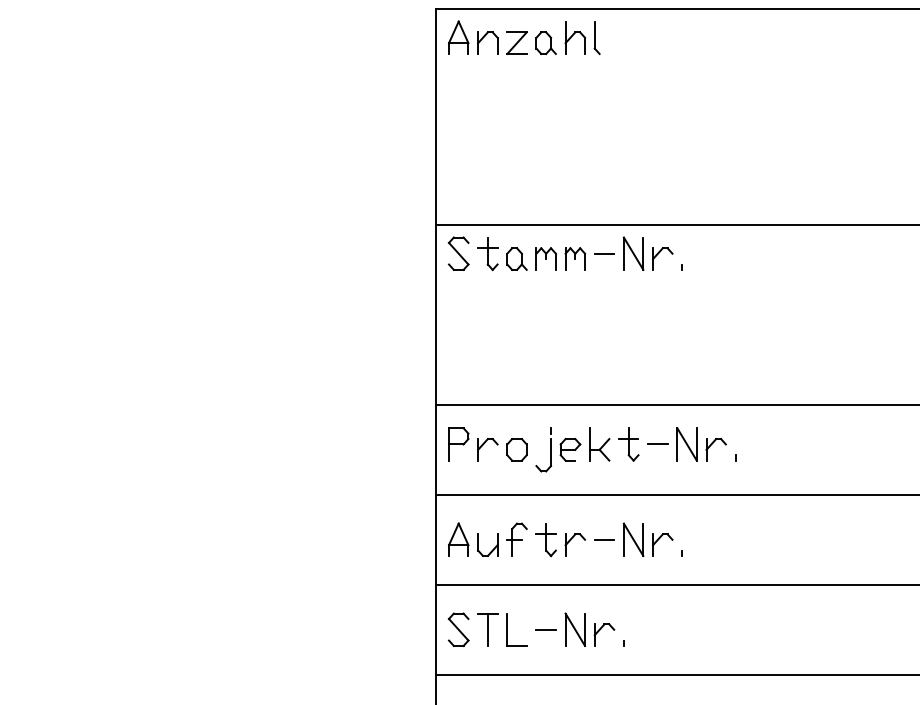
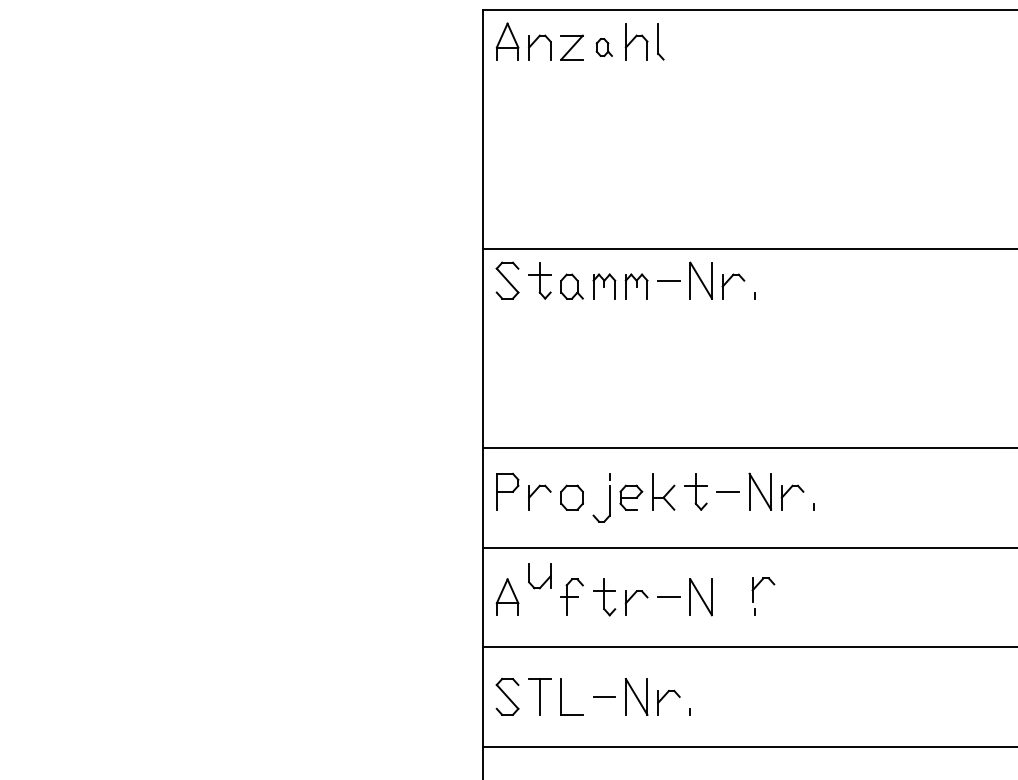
part: (546, 43) -> (604, 47), size x0.7
part: (659, 539) -> (759, 584), moved
part: (492, 549) -> (544, 581), moved

